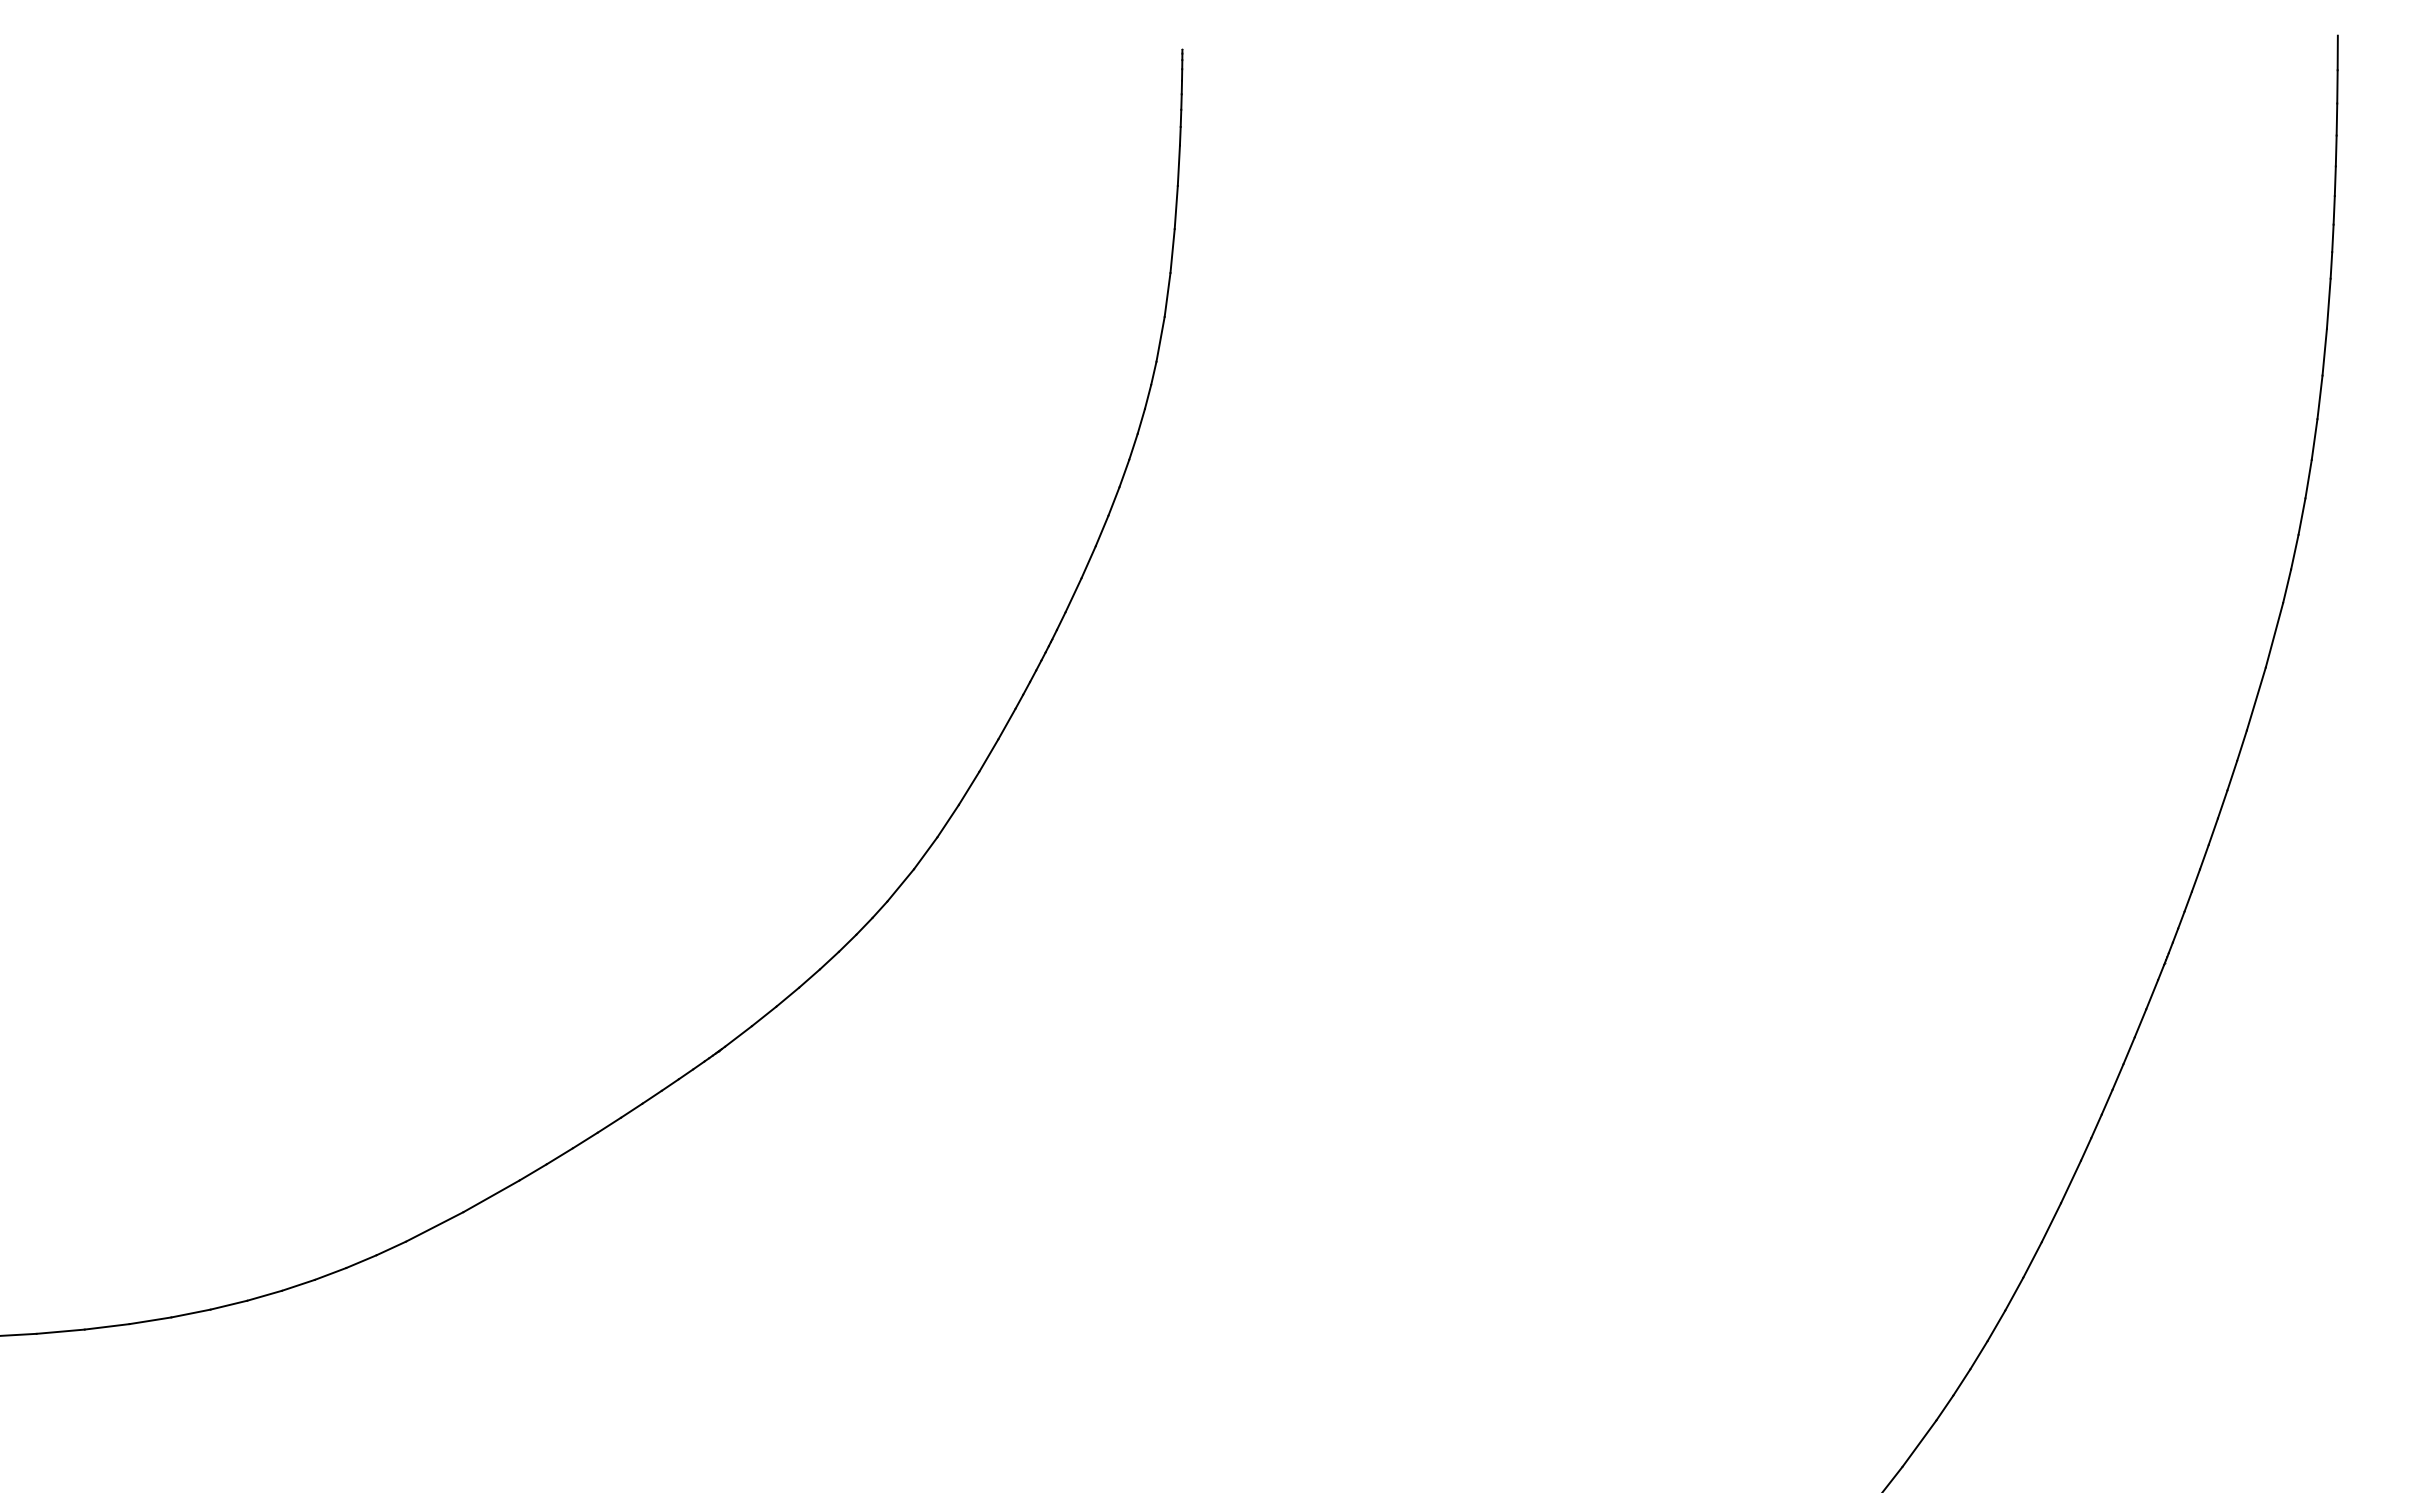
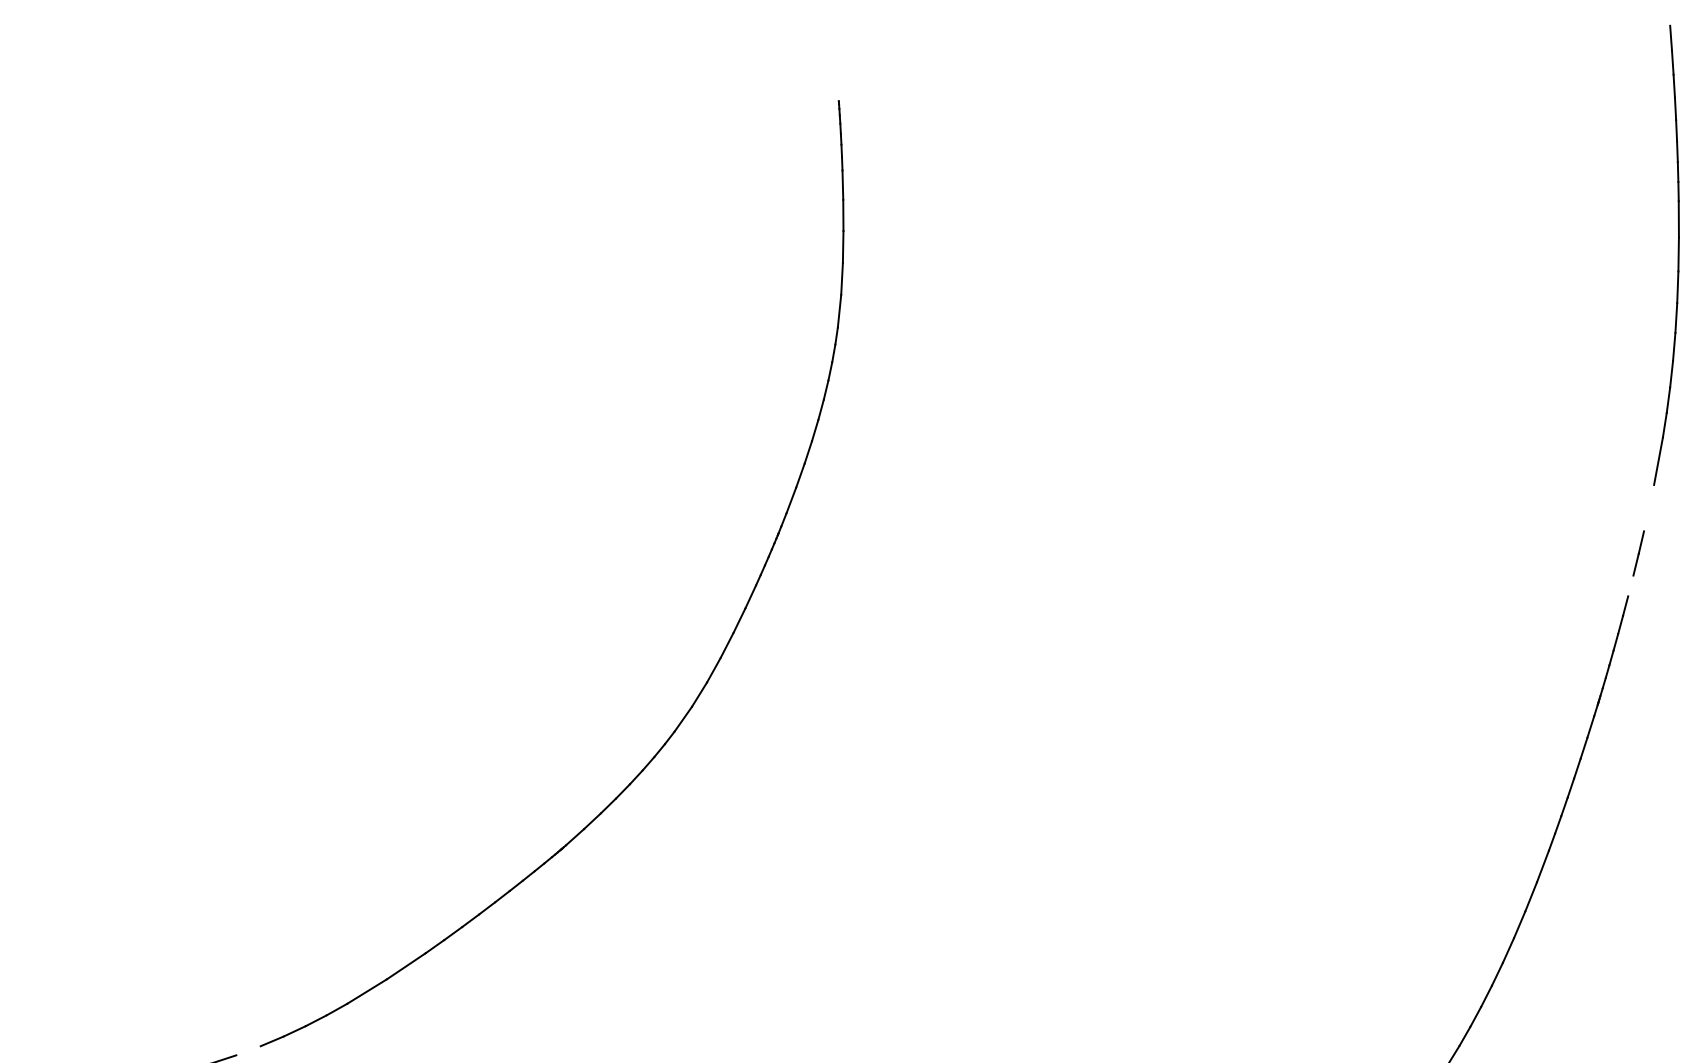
line: (2255, 698) -> (1648, 507), removed
line: (2222, 804) -> (1630, 586), removed
line: (264, 1295) -> (248, 1050), removed

